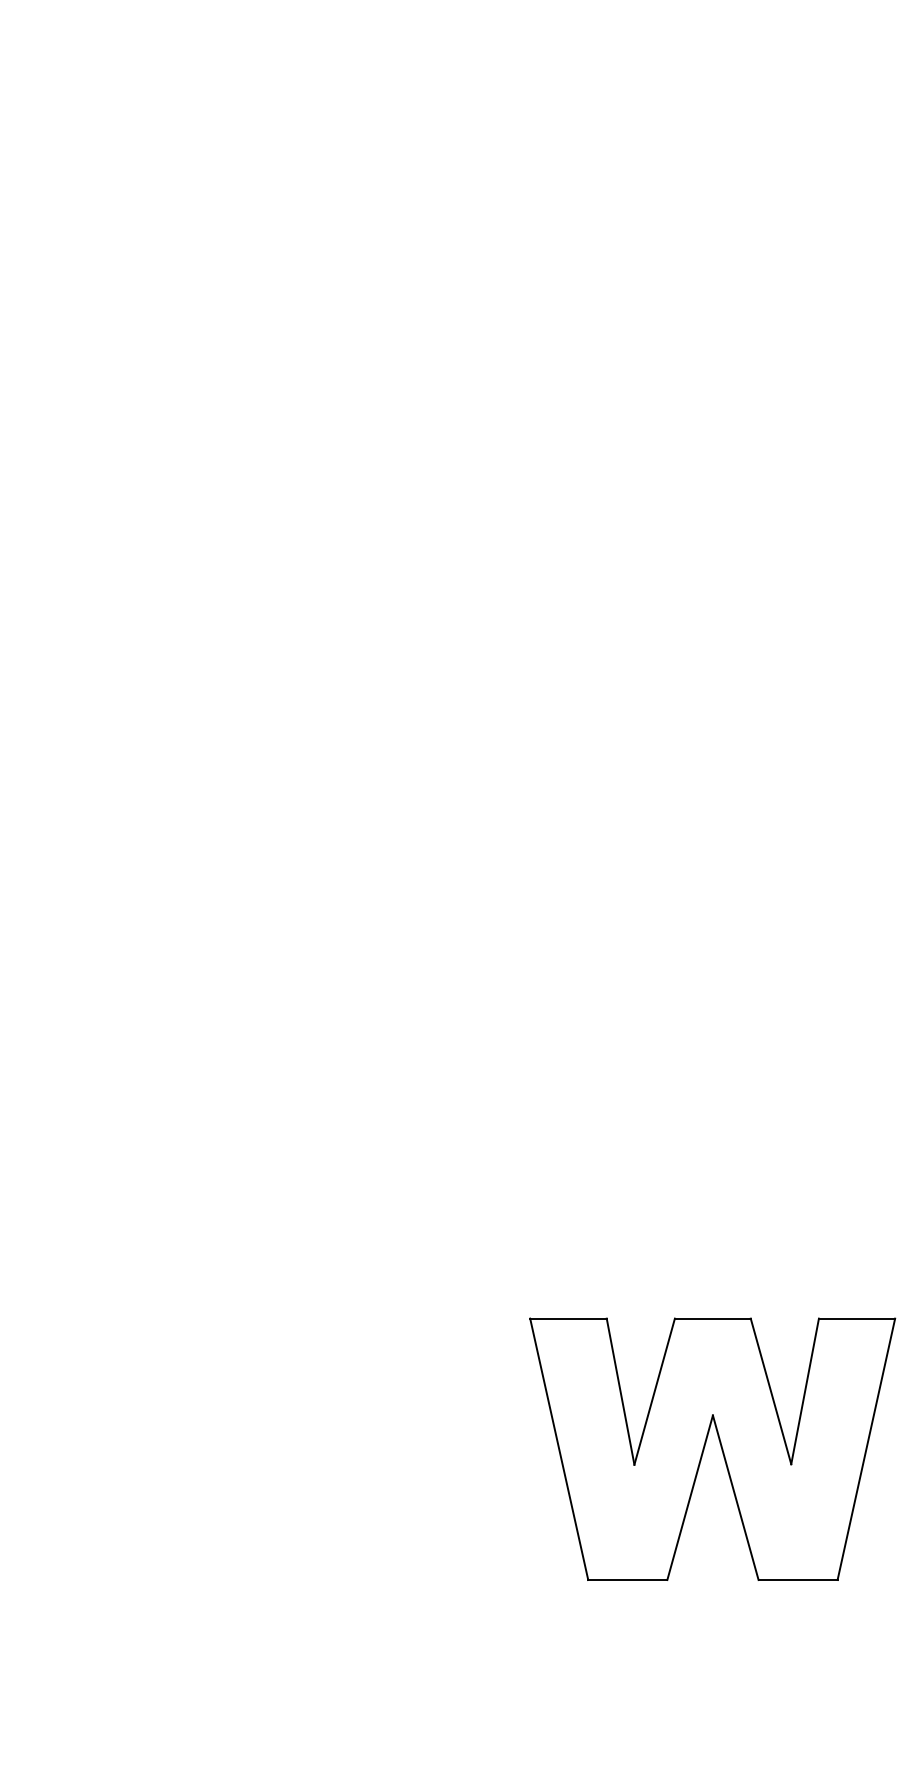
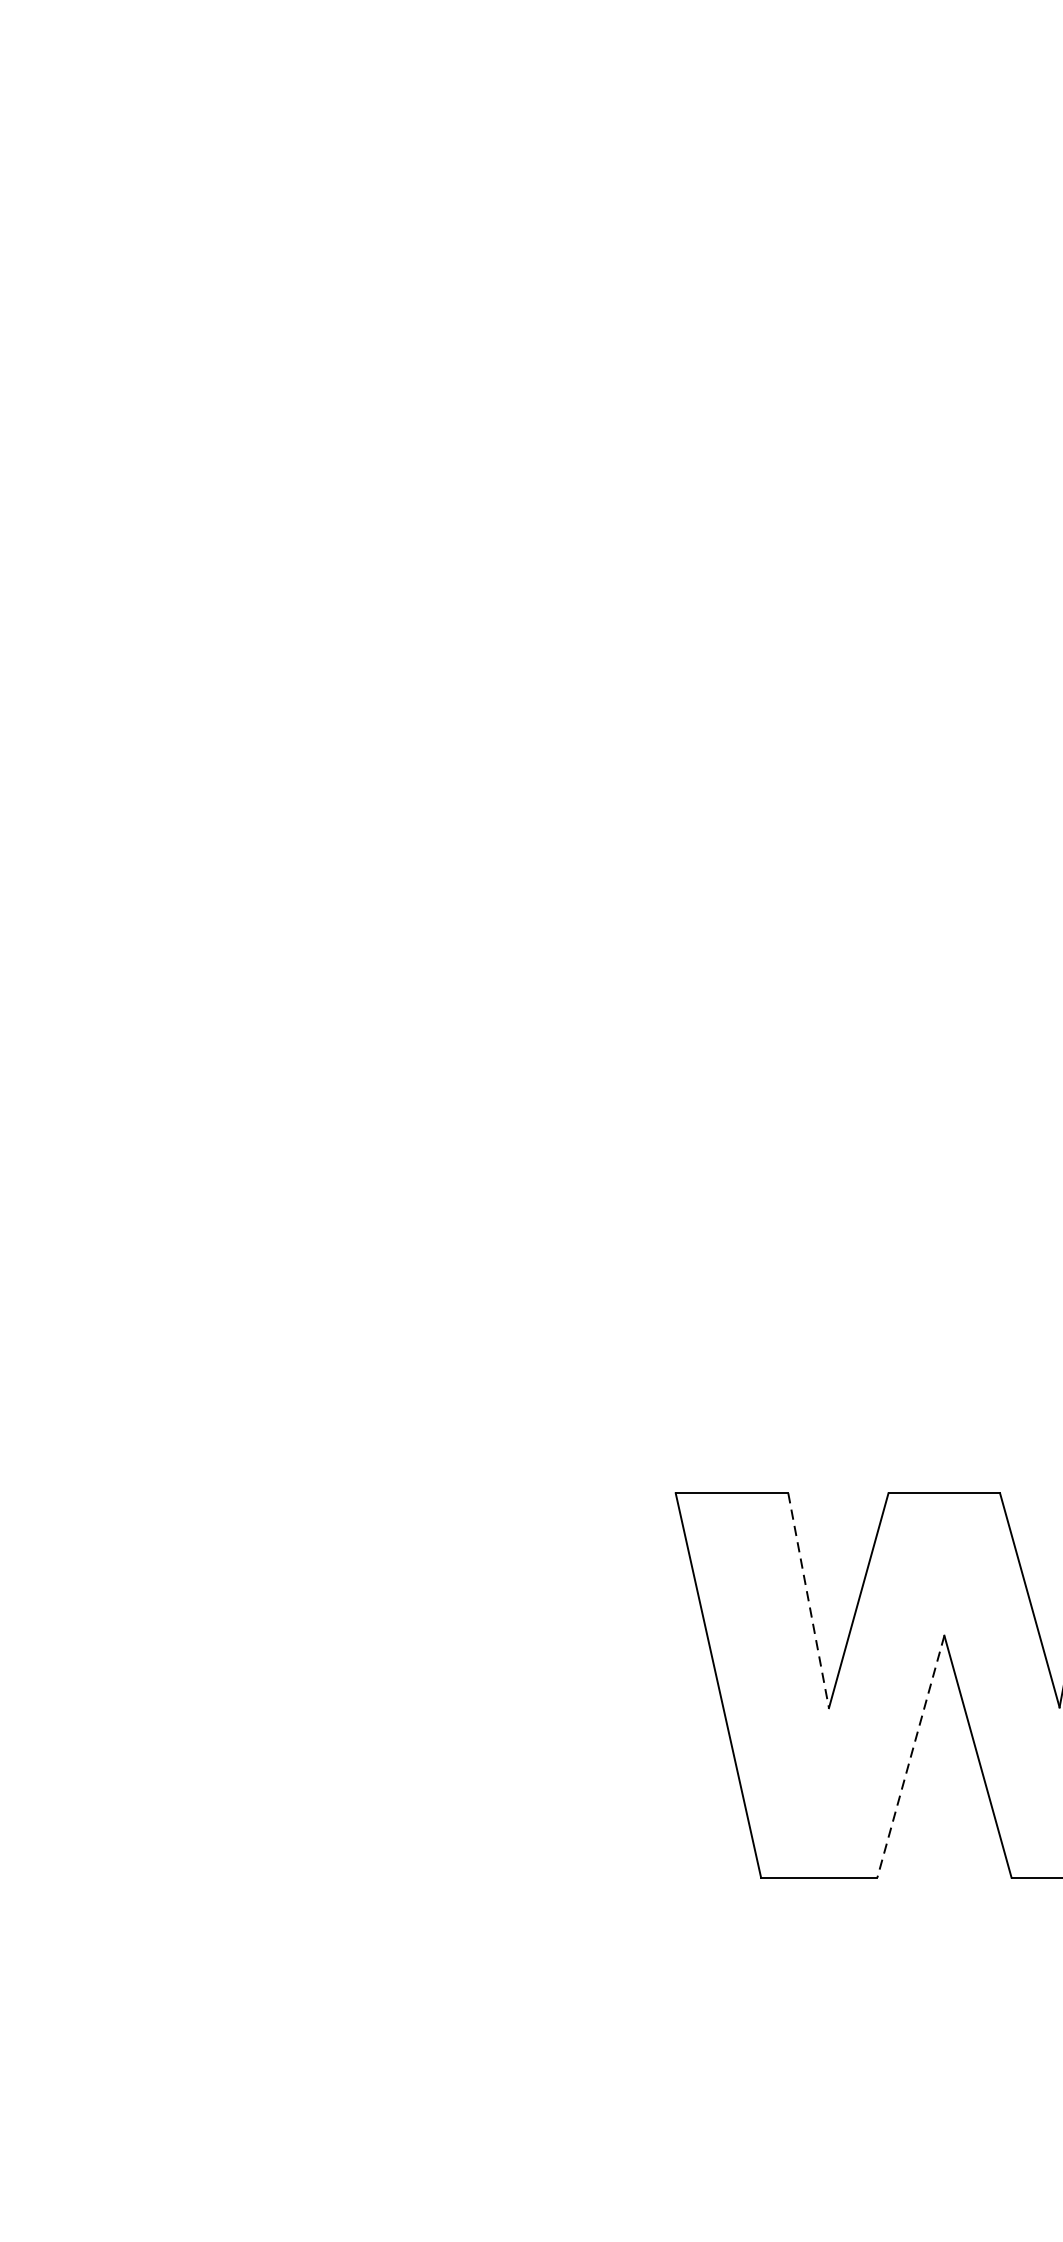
line: (620, 1392) -> (808, 1601), solid -> dashed
line: (690, 1498) -> (911, 1757), solid -> dashed

